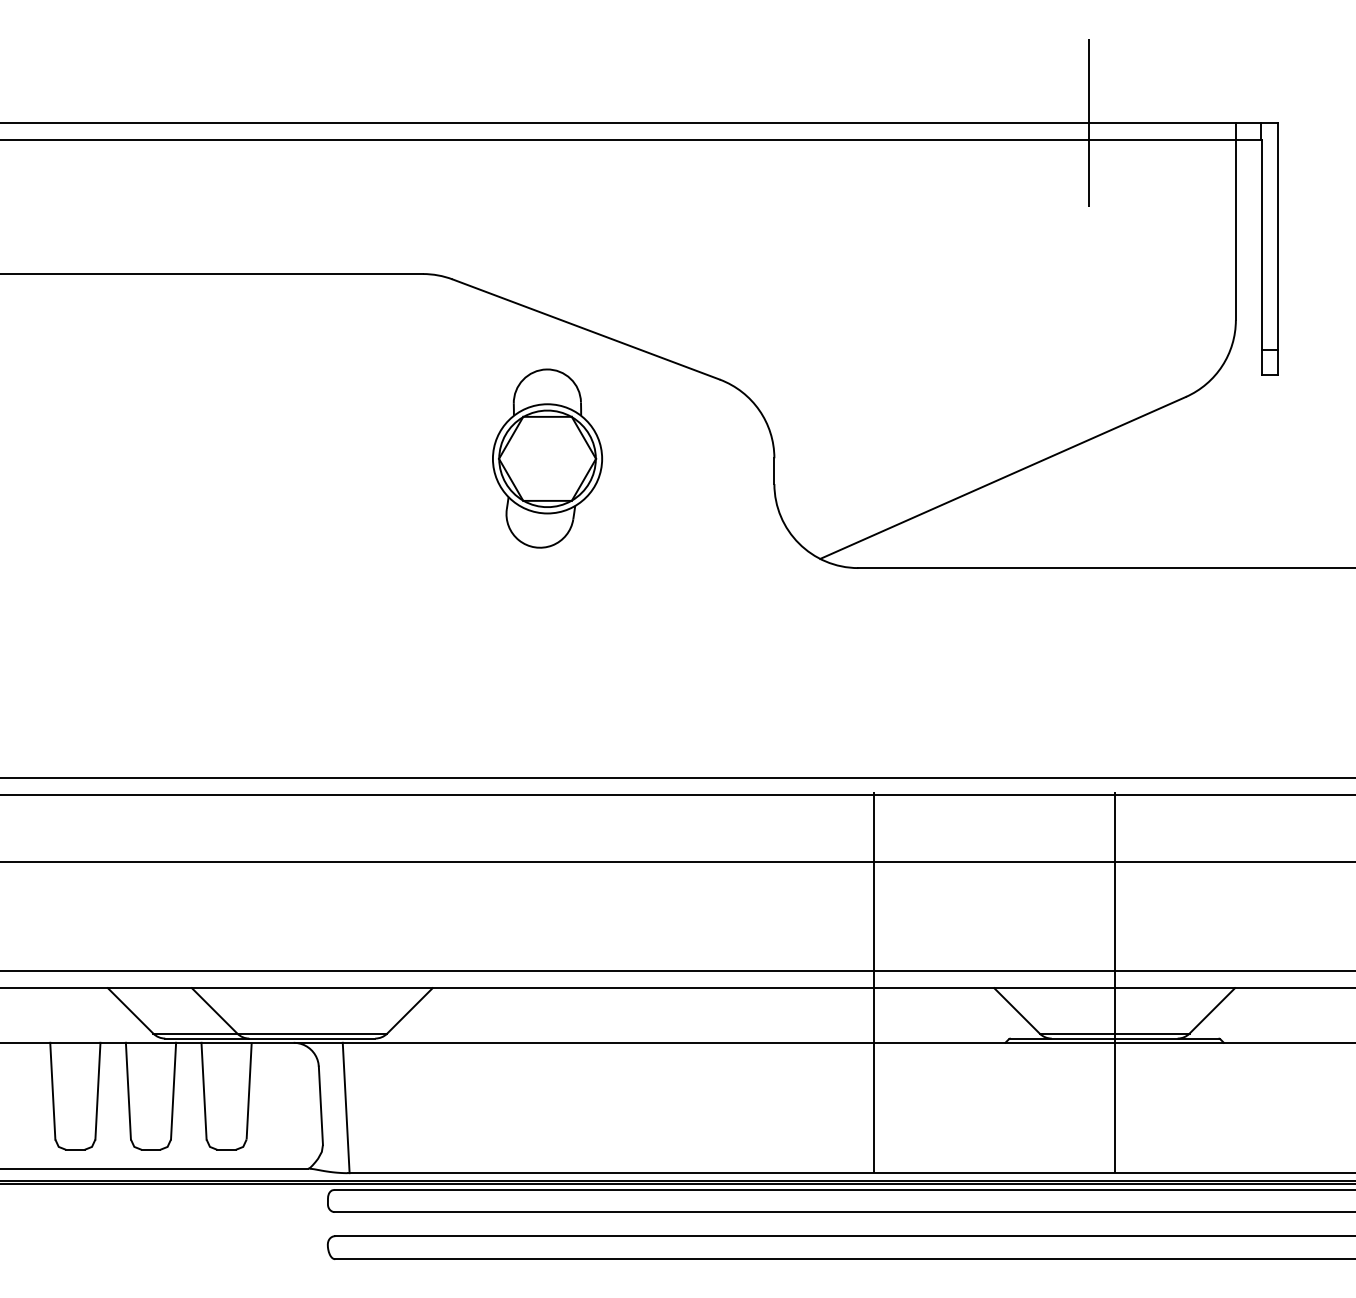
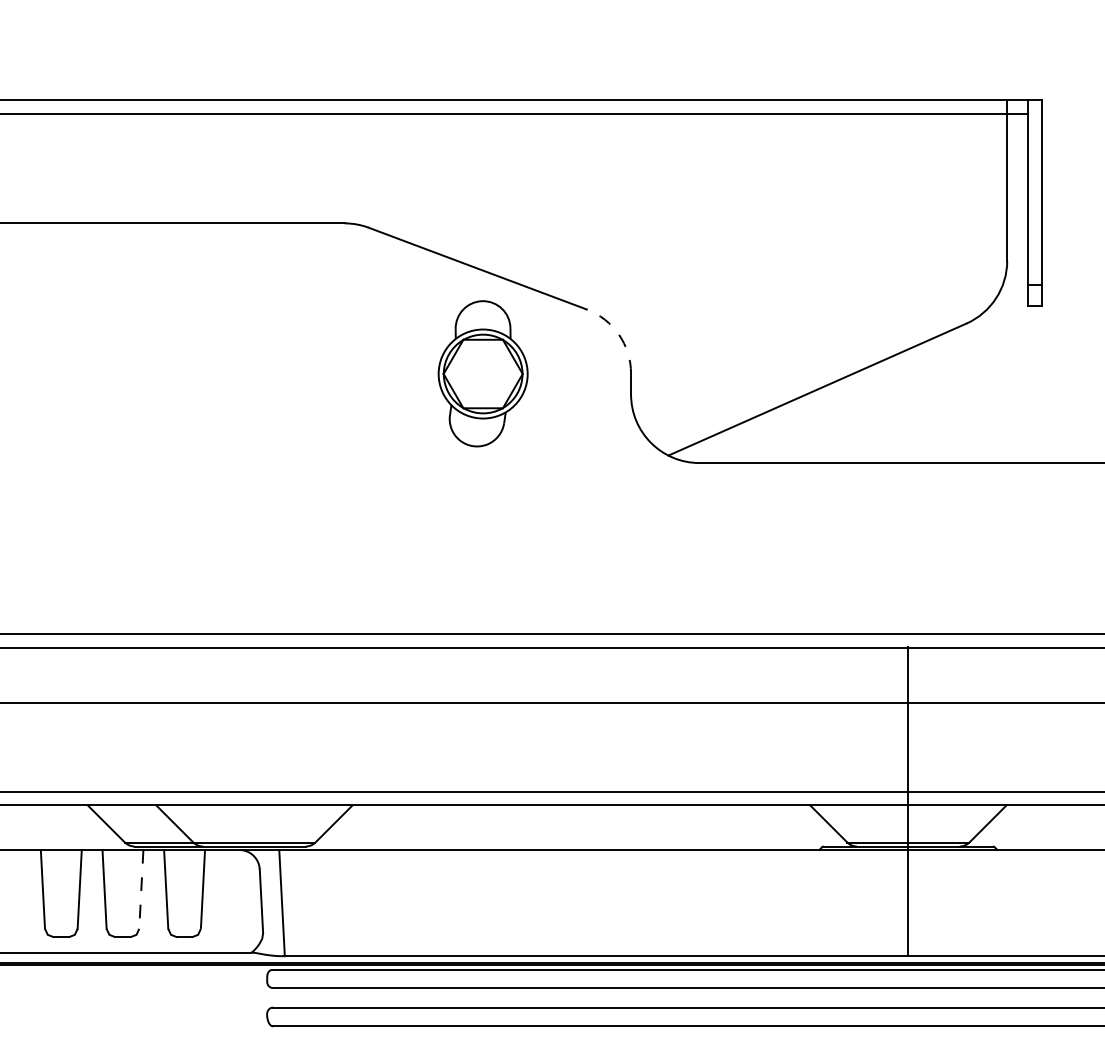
line: (1089, 122) -> (887, 99), removed
arc: (758, 410) -> (618, 334), solid -> dashed
part: (546, 458) -> (482, 373), moved
line: (873, 982) -> (711, 800), removed
line: (173, 1091) -> (141, 889), solid -> dashed

